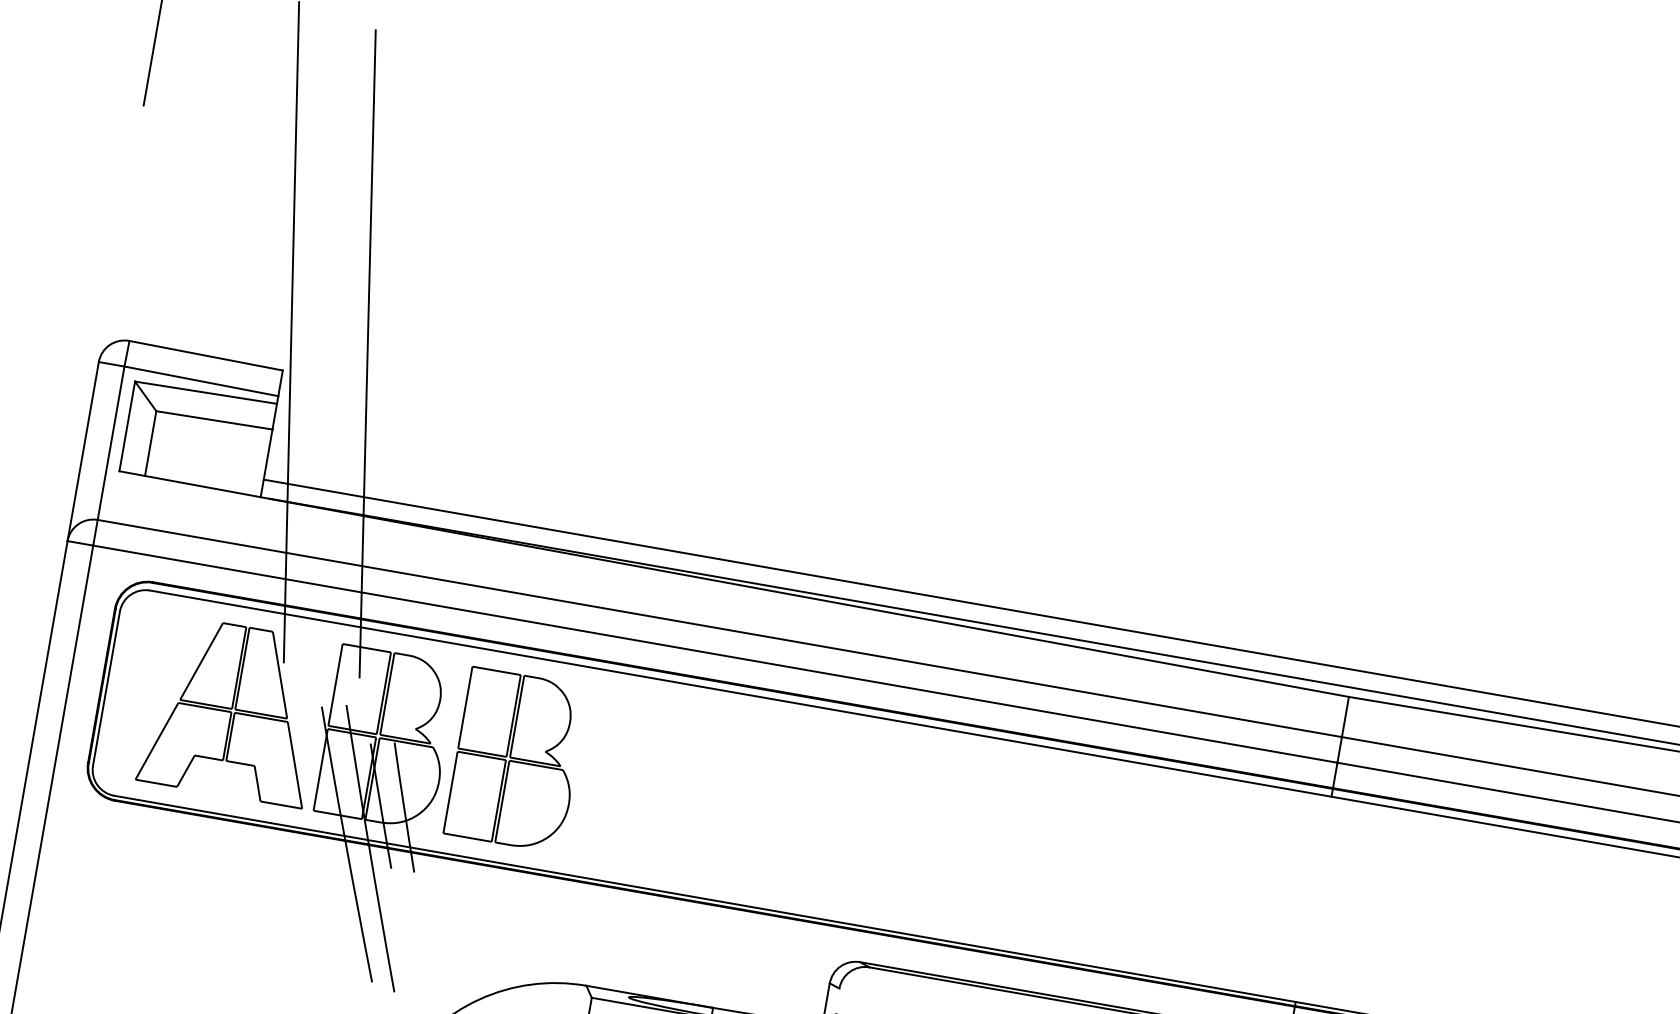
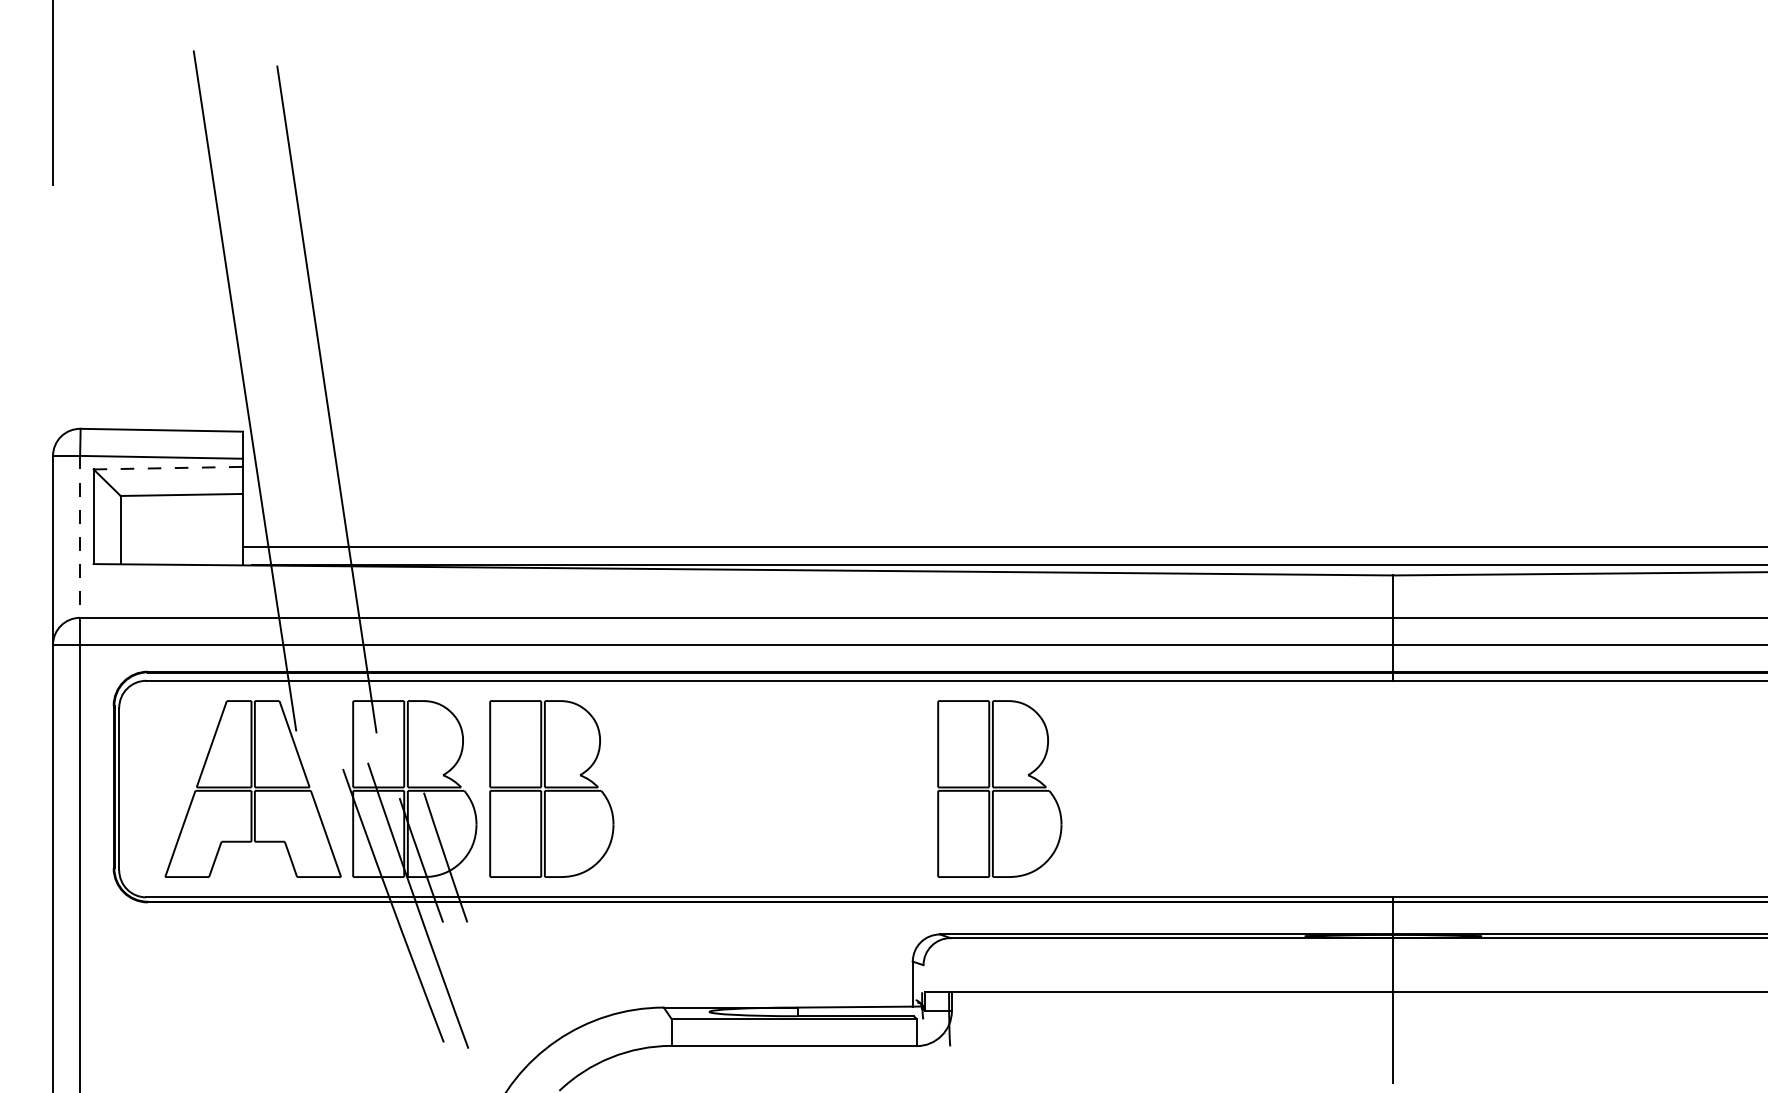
line: (206, 393) -> (168, 468), solid -> dashed
line: (111, 442) -> (80, 536), solid -> dashed
part: (940, 833) -> (999, 788), added

